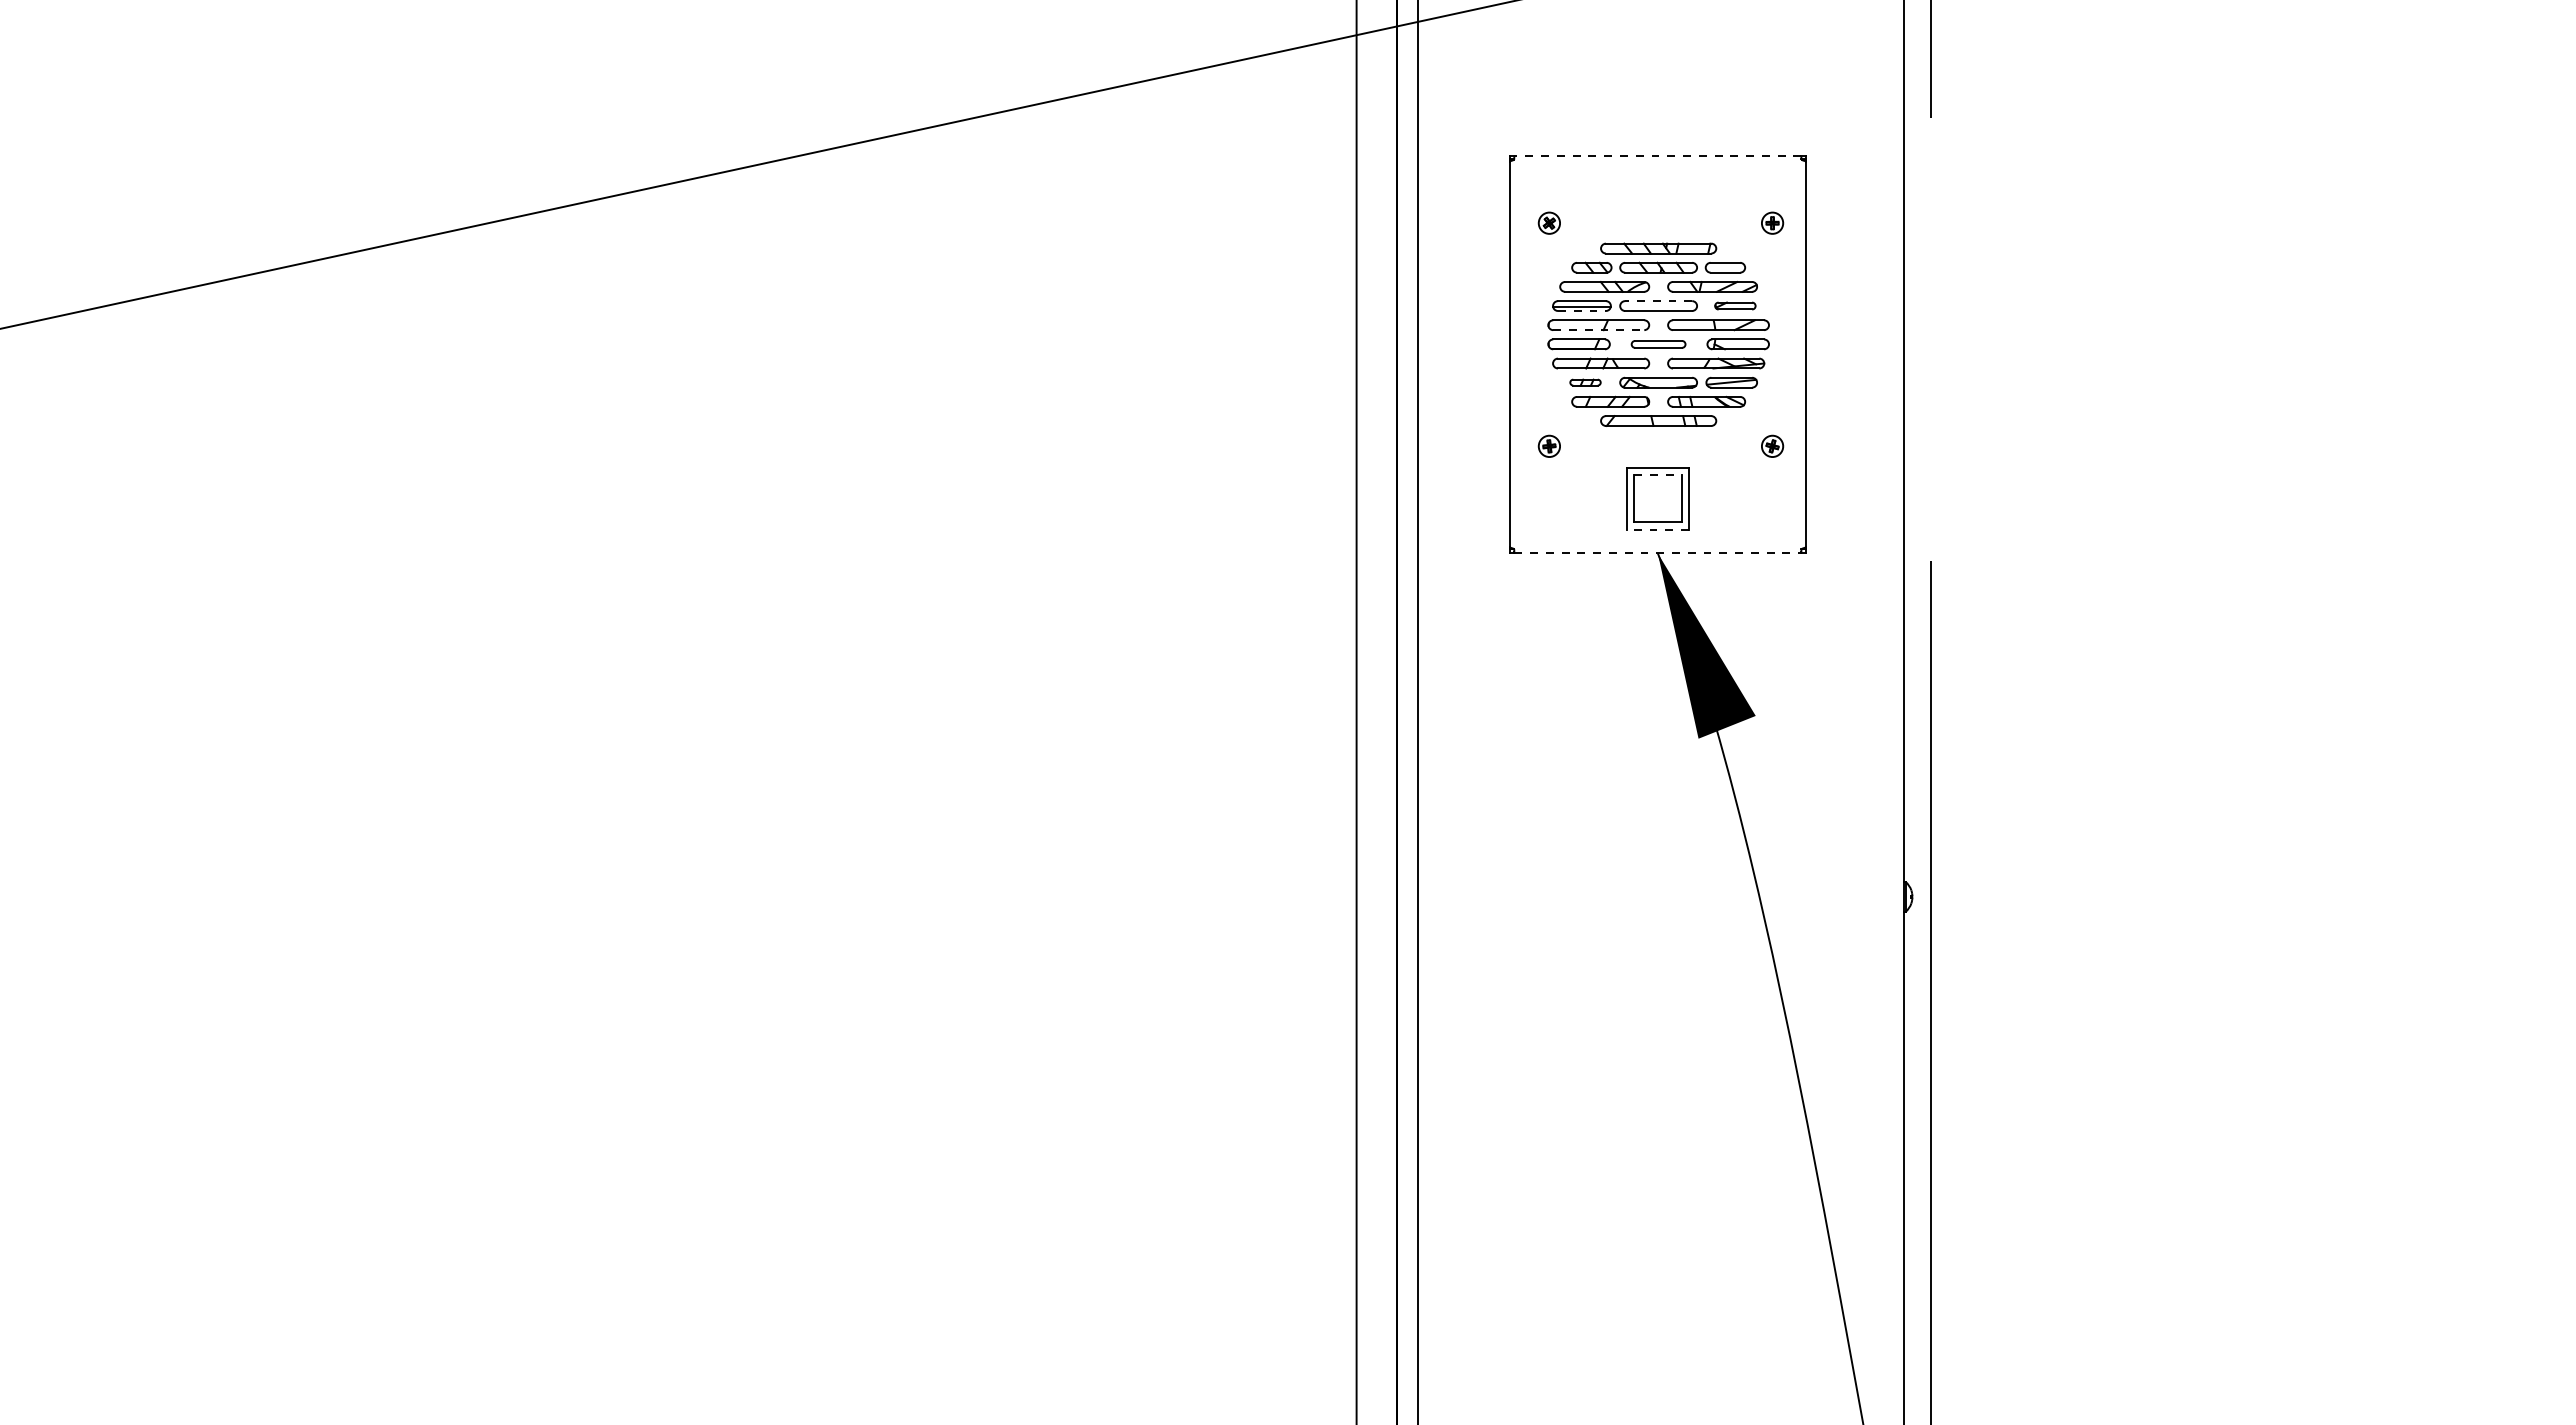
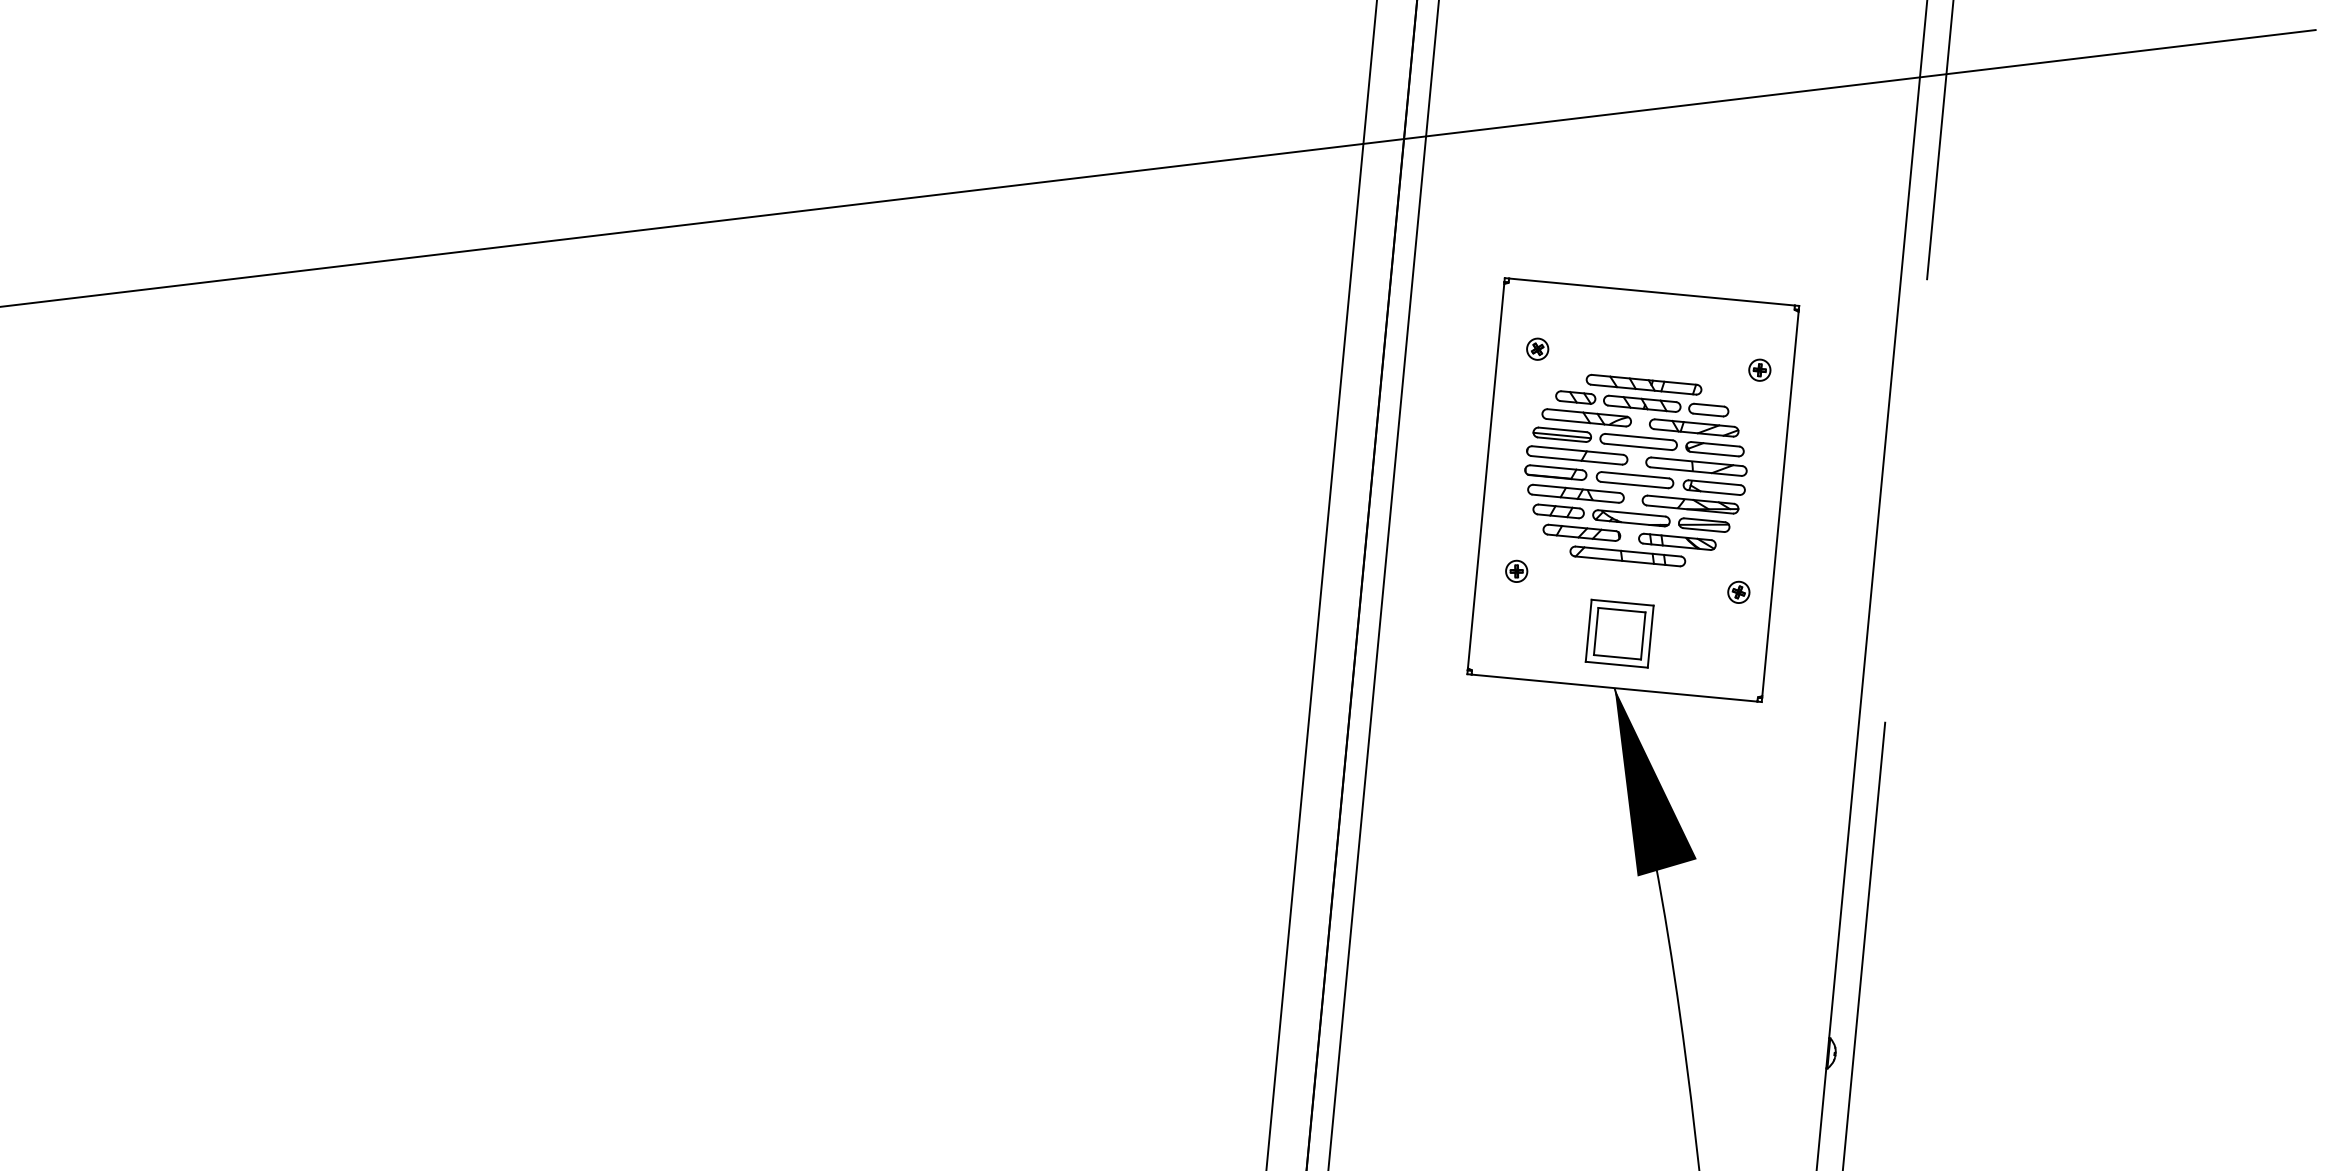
line: (1657, 155) -> (1651, 291), dashed -> solid
line: (1658, 301) -> (1638, 437), dashed -> solid
part: (1735, 305) -> (1715, 448), size x1.43
line: (1581, 311) -> (1561, 440), dashed -> solid
line: (1598, 330) -> (1576, 460), dashed -> solid
part: (1658, 344) -> (1634, 480), size x1.43
part: (1585, 382) -> (1558, 511), size x1.67
line: (1657, 475) -> (1621, 610), dashed -> solid
line: (1657, 529) -> (1616, 664), dashed -> solid
line: (1657, 553) -> (1614, 688), dashed -> solid

